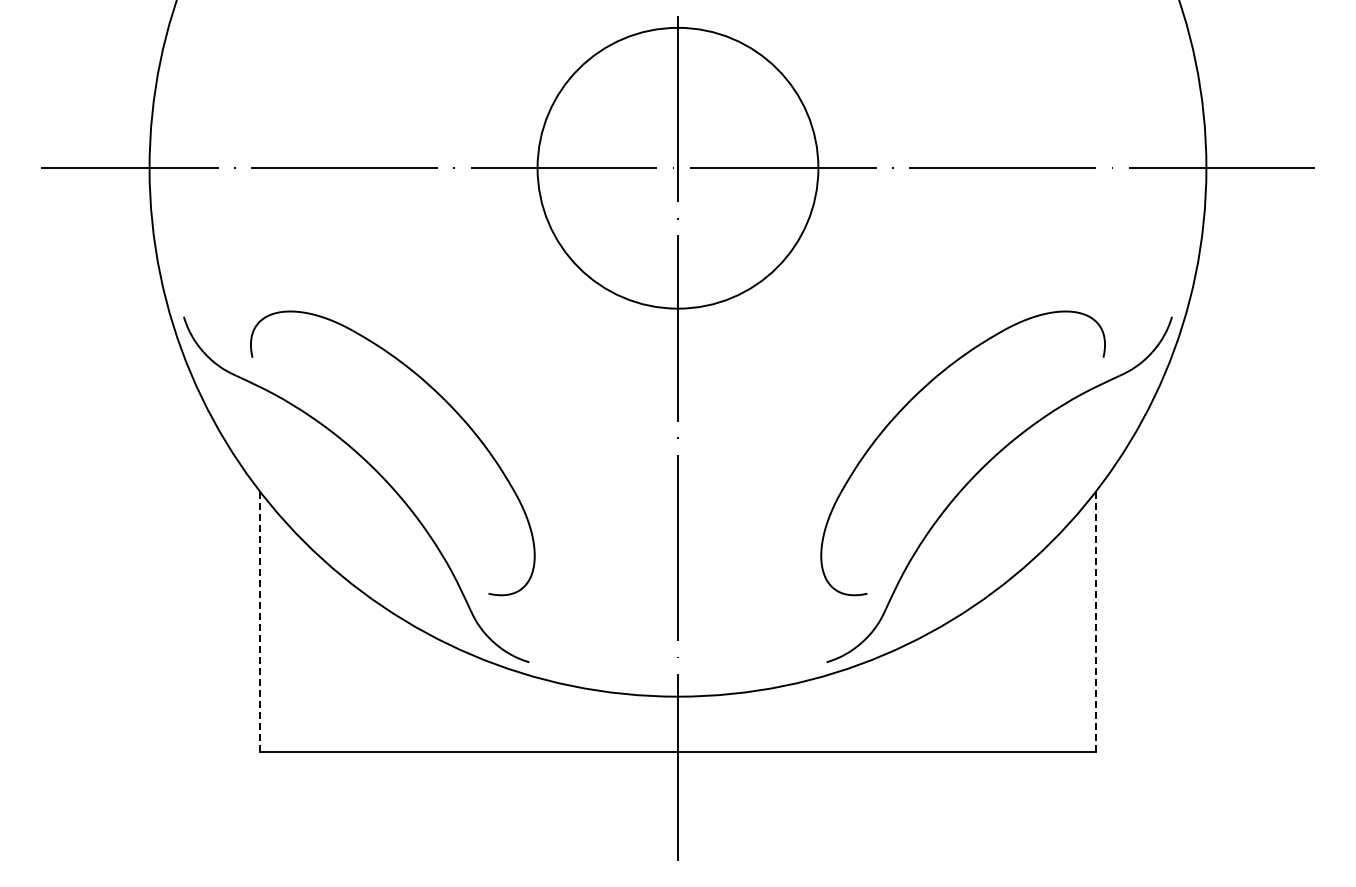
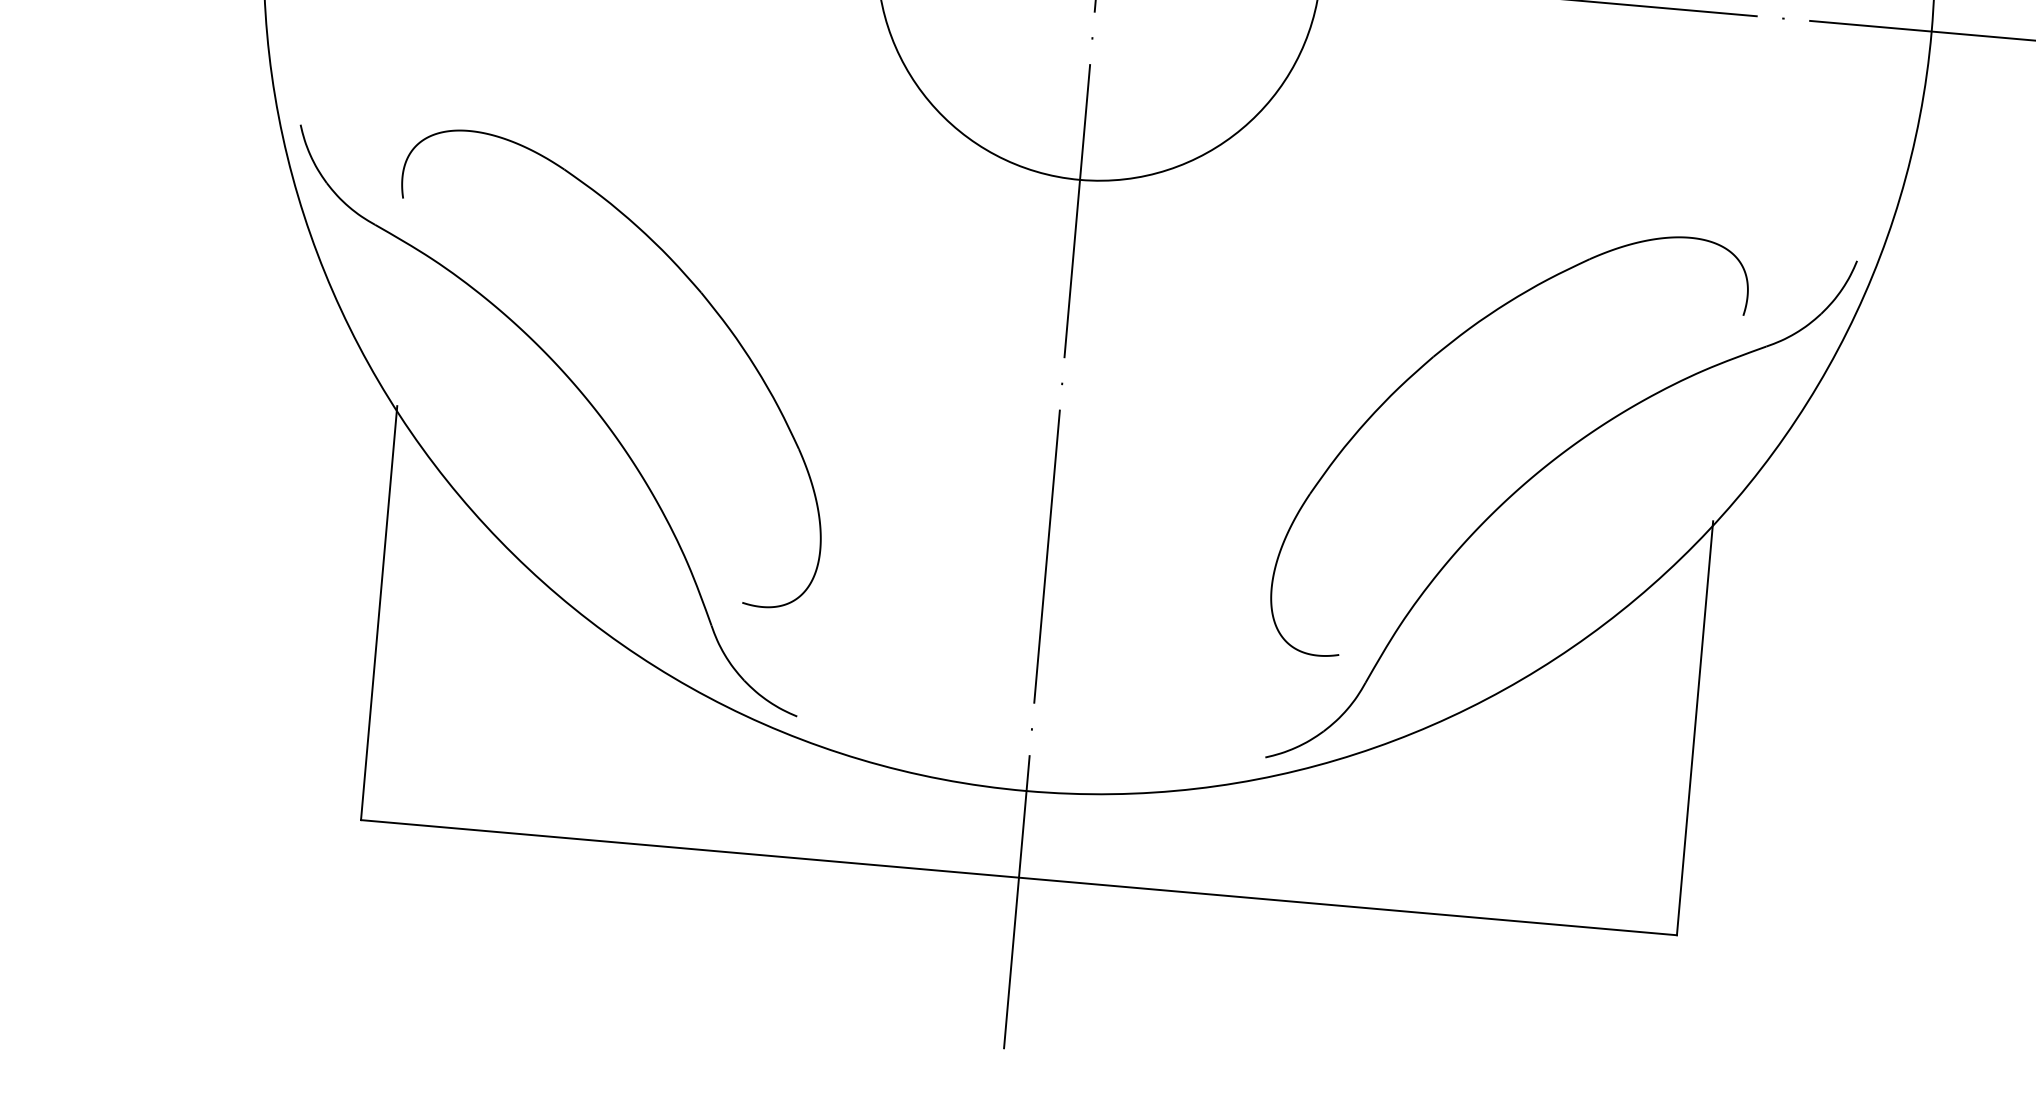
line: (260, 619) -> (379, 611), dashed -> solid
line: (1095, 619) -> (1694, 727), dashed -> solid

